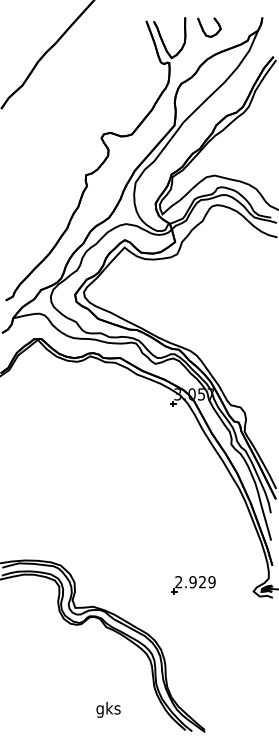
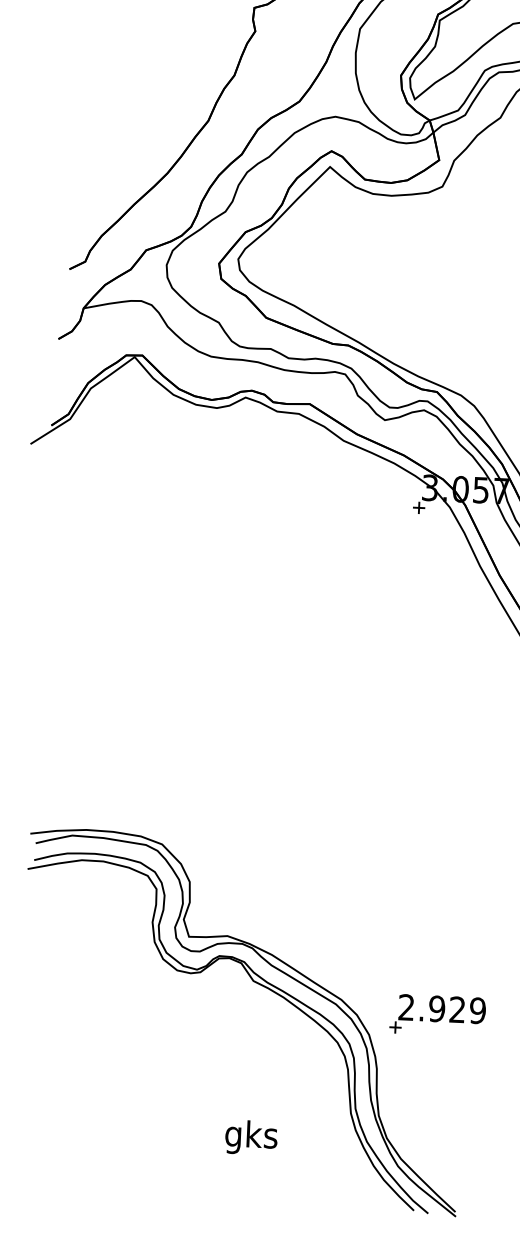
part: (193, 585) -> (437, 1016), moved
text: (108, 709) -> (251, 1136), moved

